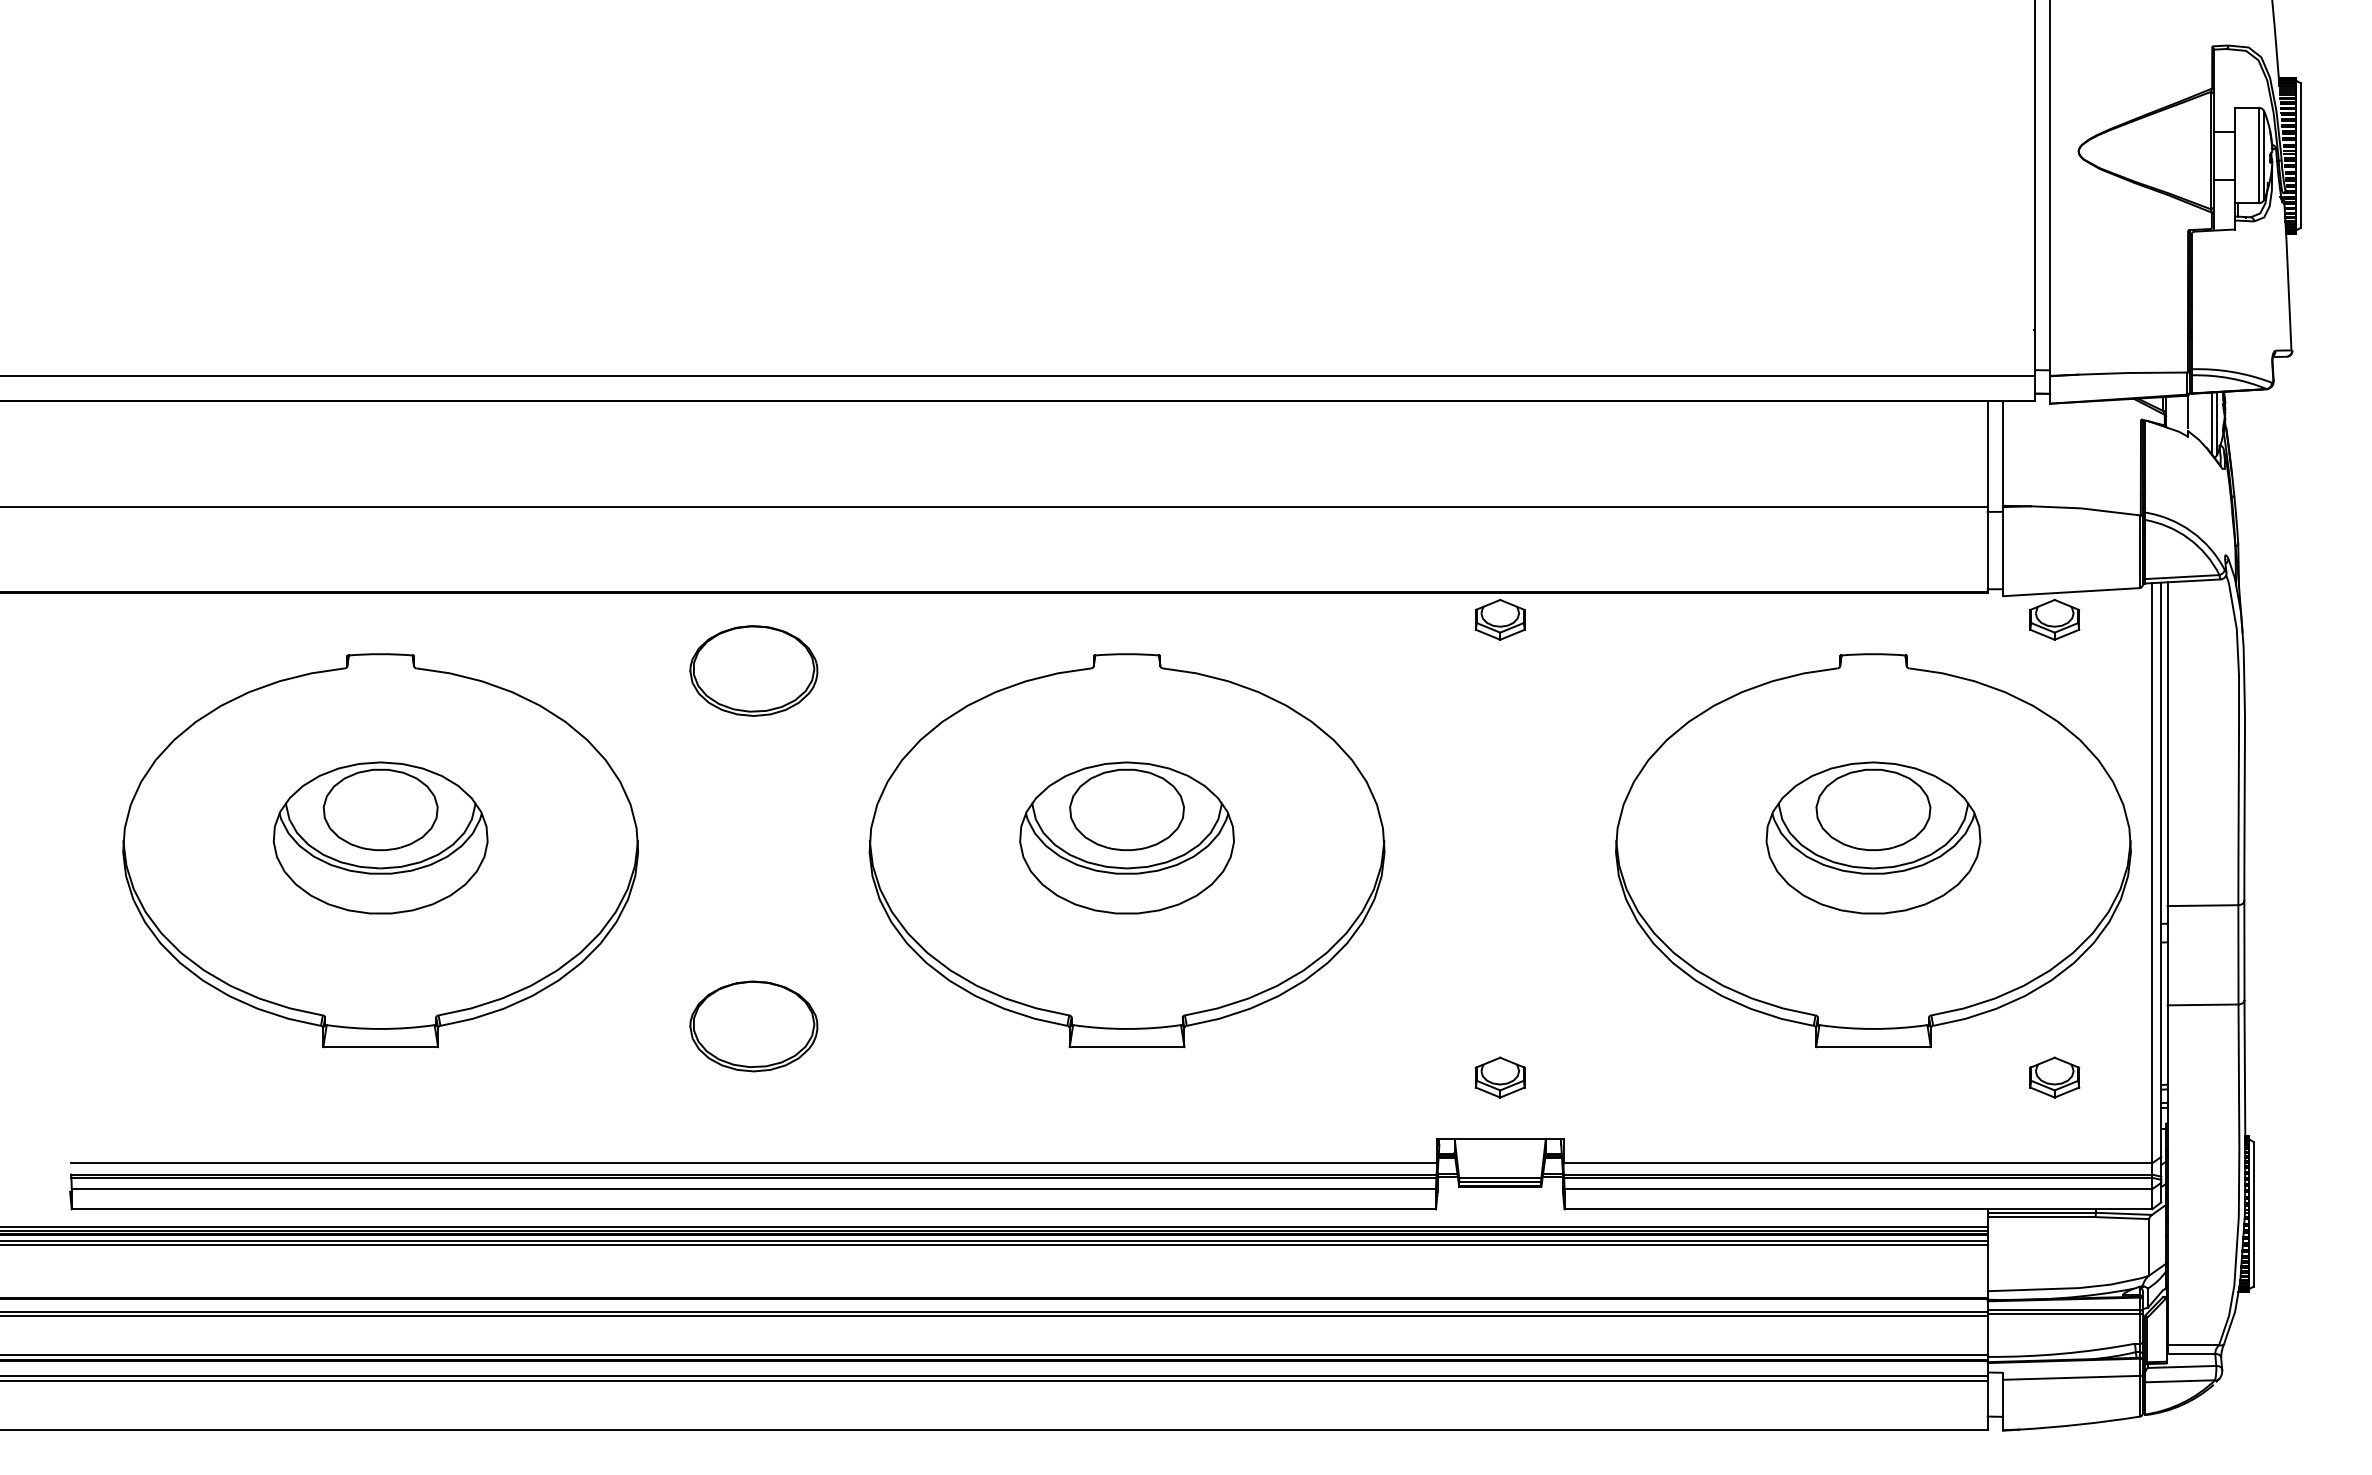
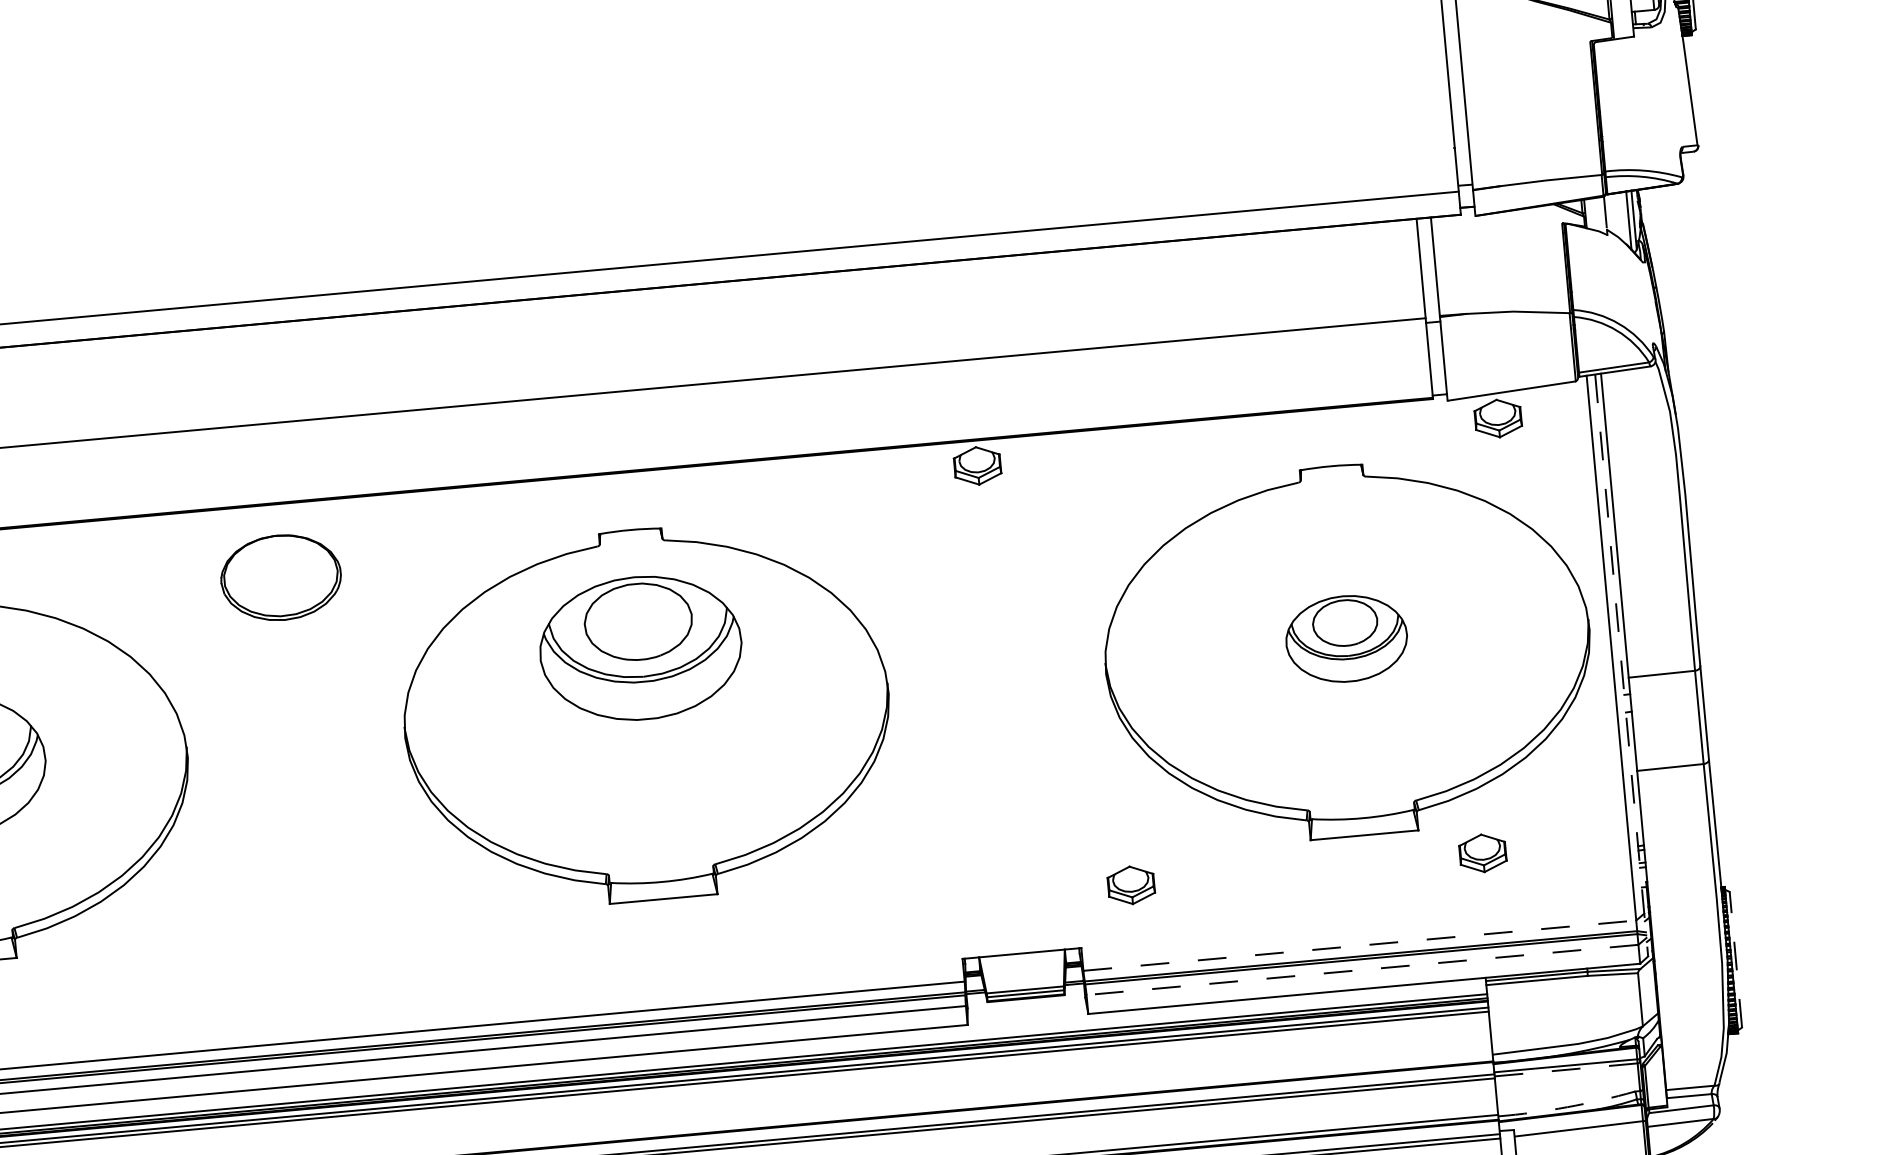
part: (1126, 837) -> (640, 647), moved
part: (1873, 837) -> (1346, 638), size x0.6
line: (2161, 892) -> (1621, 665), solid -> dashed
part: (753, 1026) -> (311, 911), removed
part: (1499, 1077) -> (1130, 885), moved
part: (2054, 1077) -> (1482, 853), moved
line: (1858, 1163) -> (1360, 945), solid -> dashed
line: (1858, 1189) -> (1362, 970), solid -> dashed
line: (2253, 1213) -> (1735, 959), solid -> dashed
line: (2063, 1314) -> (1565, 1070), solid -> dashed
arc: (2061, 1353) -> (1567, 1106), solid -> dashed

